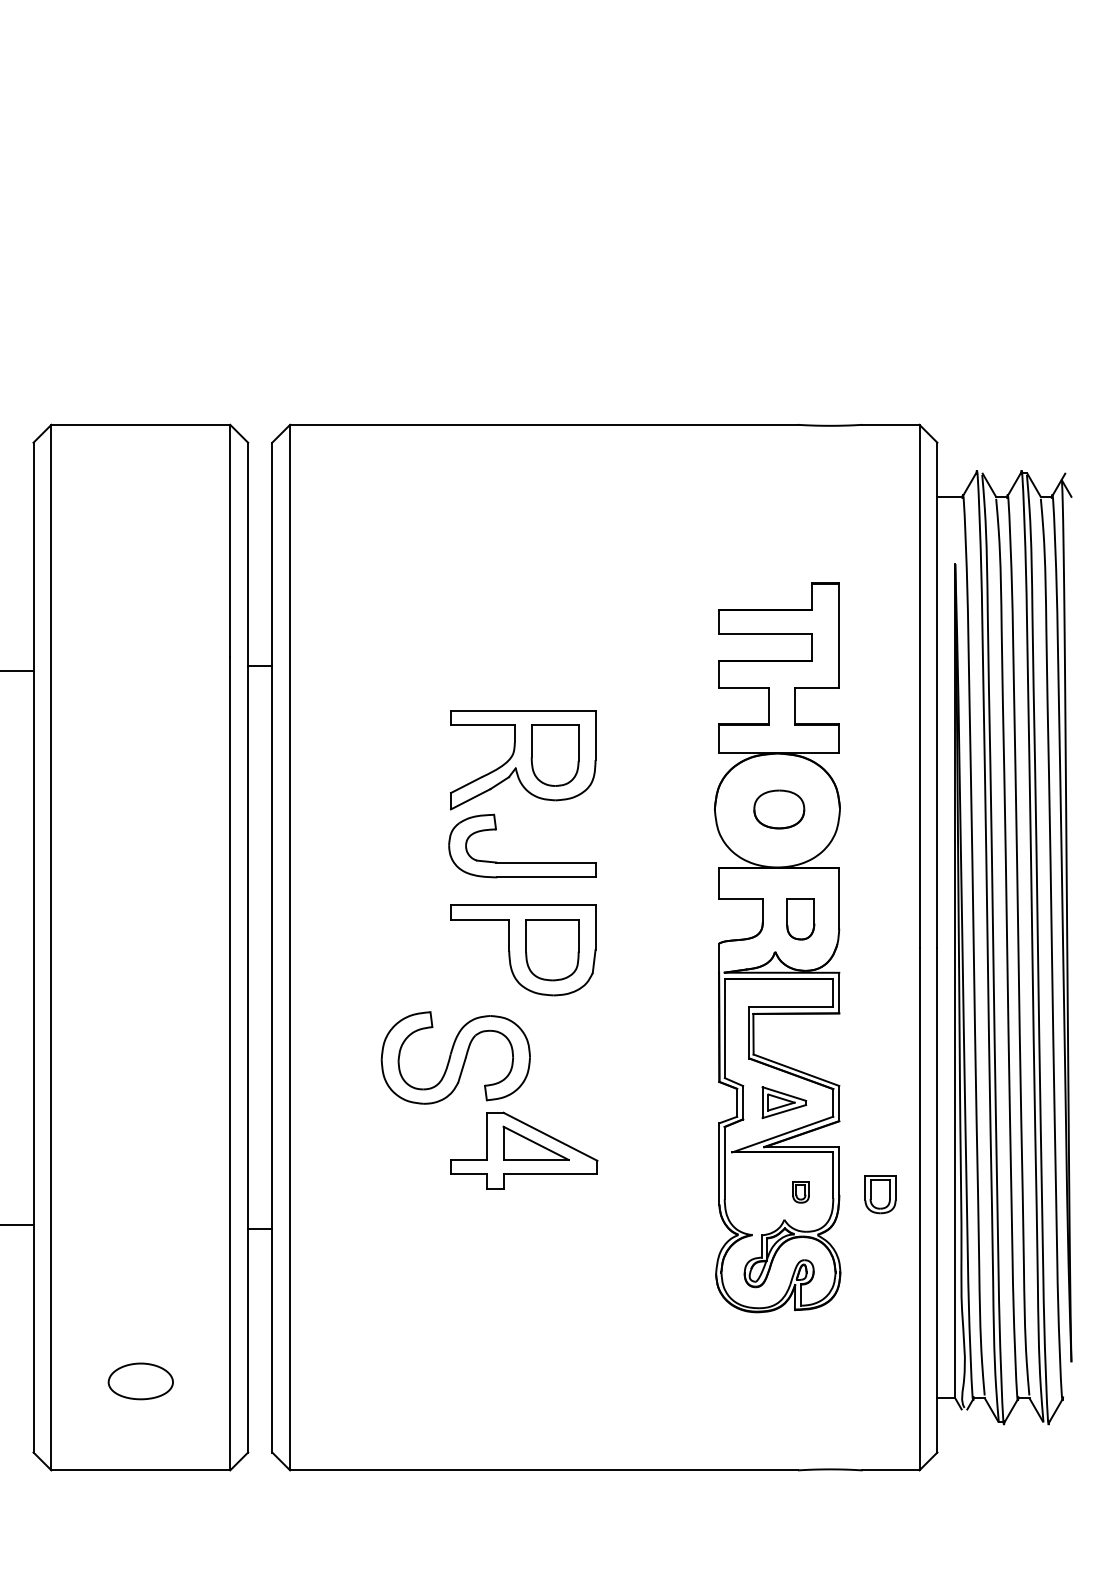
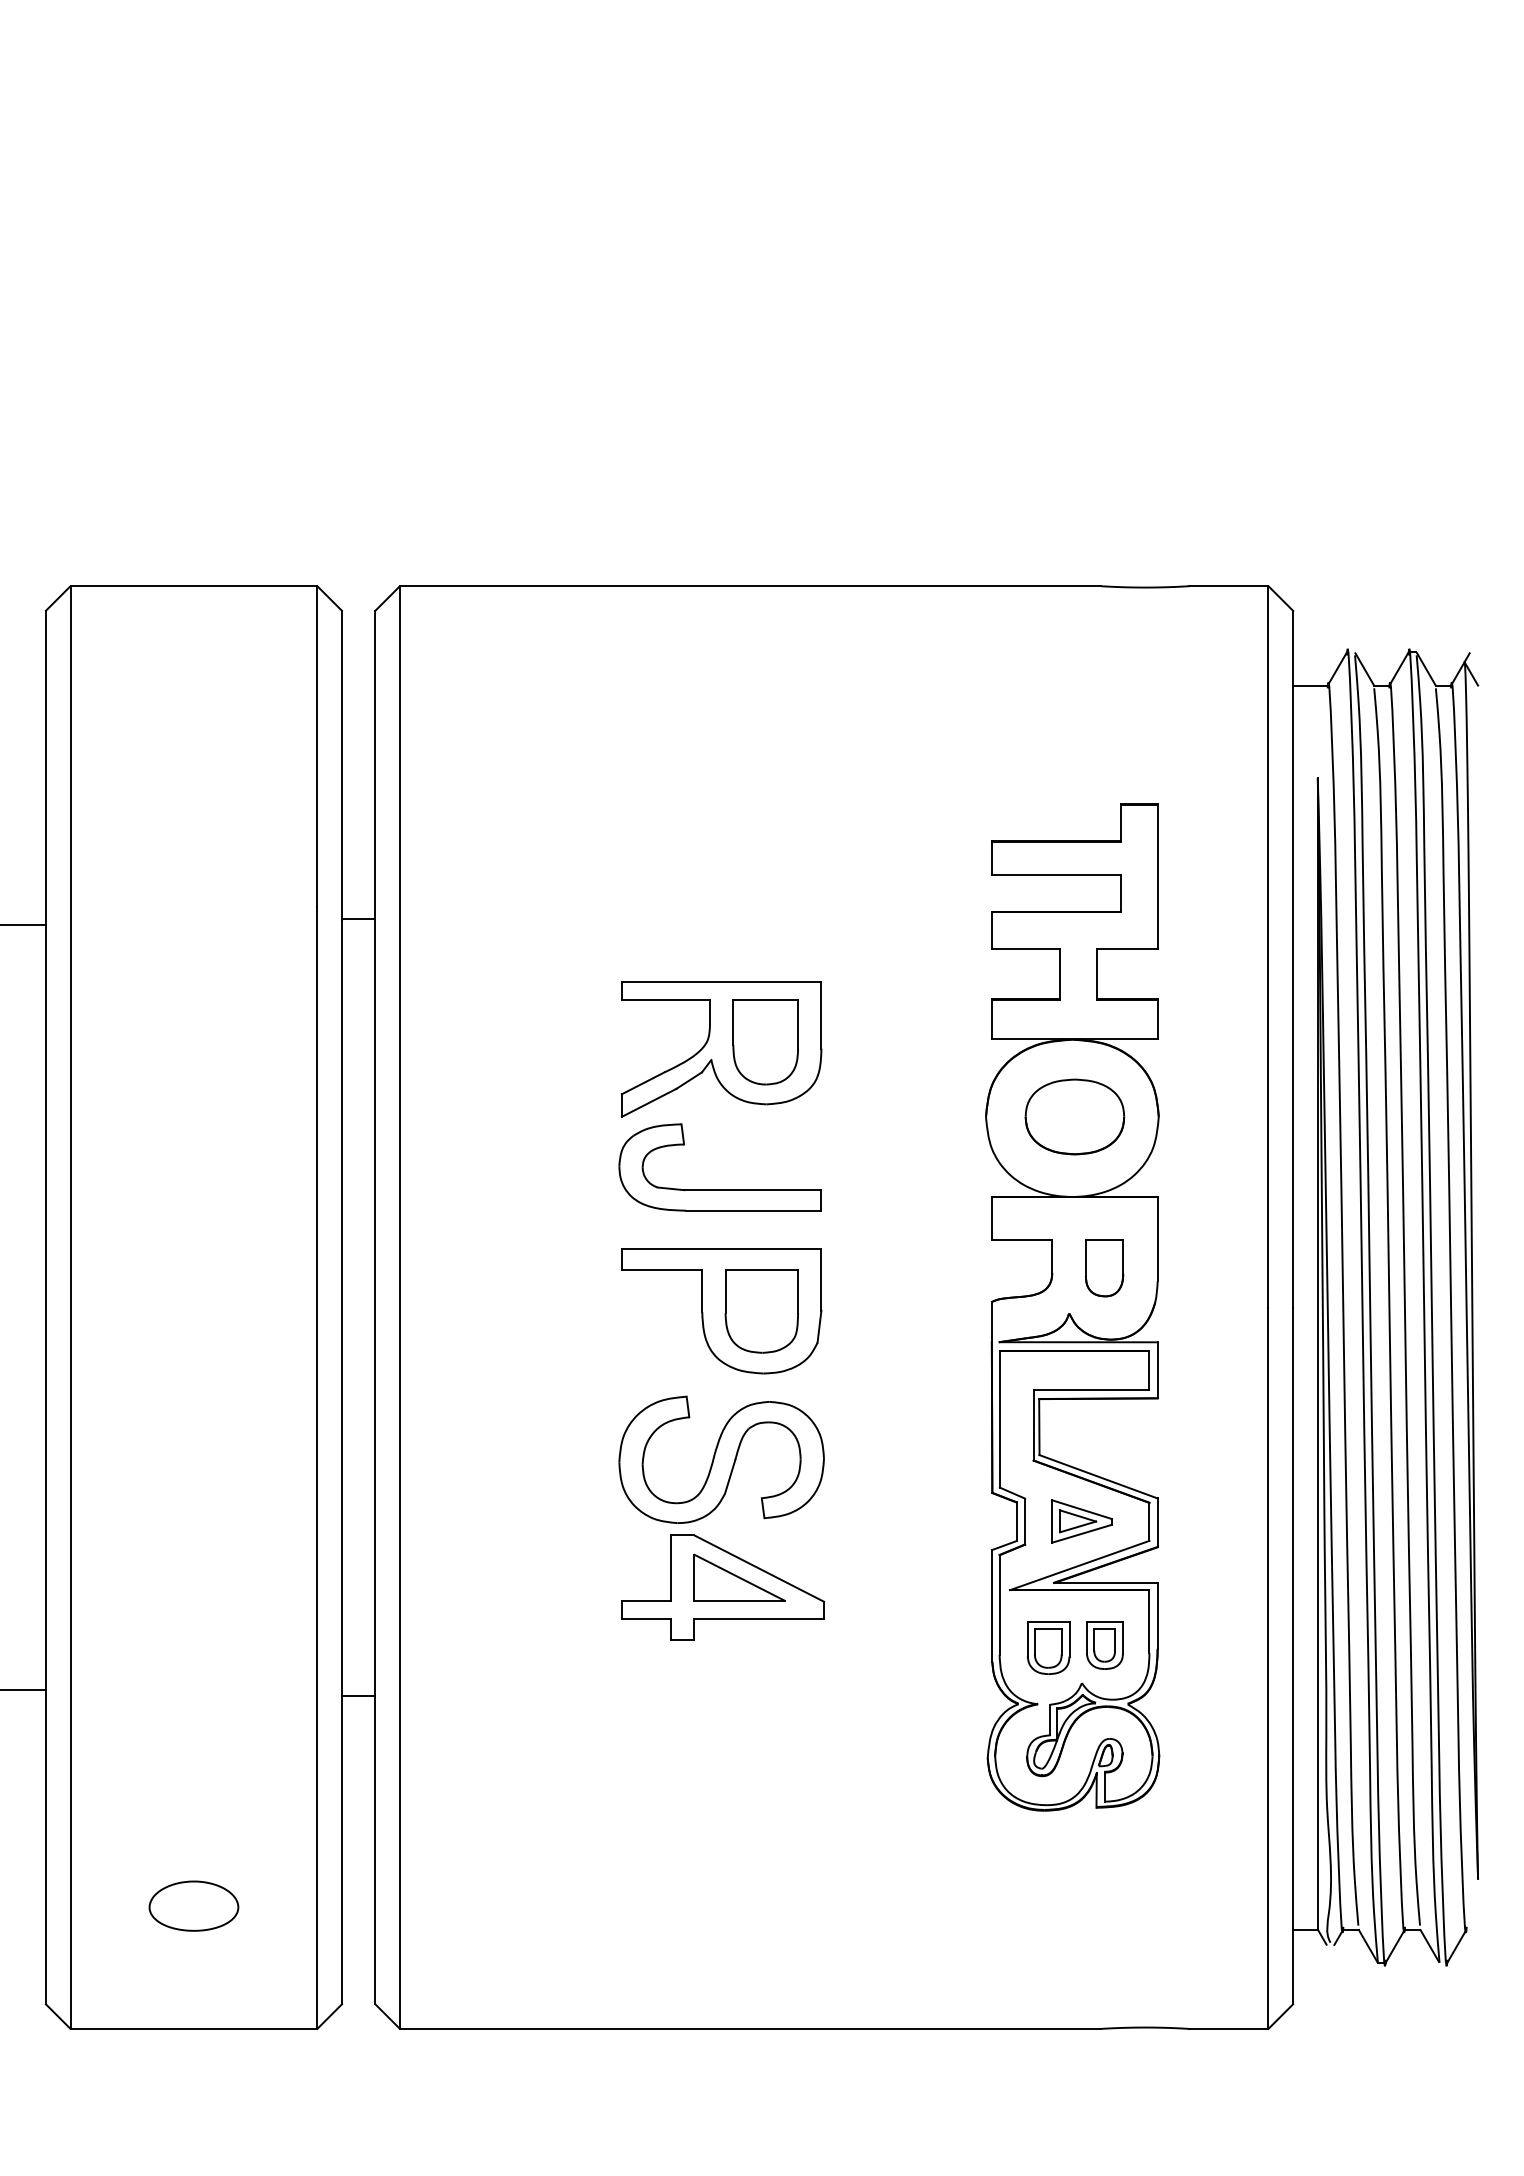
part: (778, 809) -> (1074, 1116), size x1.43
part: (455, 1057) -> (721, 1459), moved
part: (800, 1192) -> (1104, 1645), size x1.67
part: (880, 1193) -> (1048, 1647), moved

